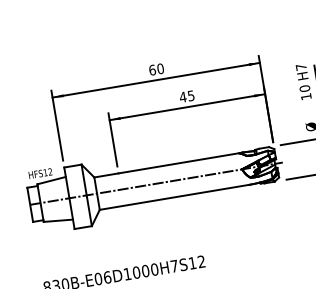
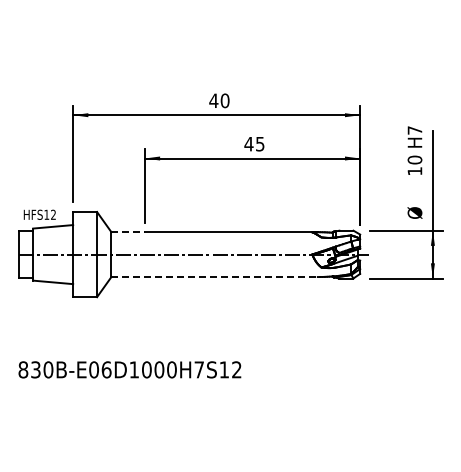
text: (152, 69) -> (213, 100), 60 -> 40
line: (106, 175) -> (128, 232), solid -> dashed
line: (175, 197) -> (215, 277), solid -> dashed

